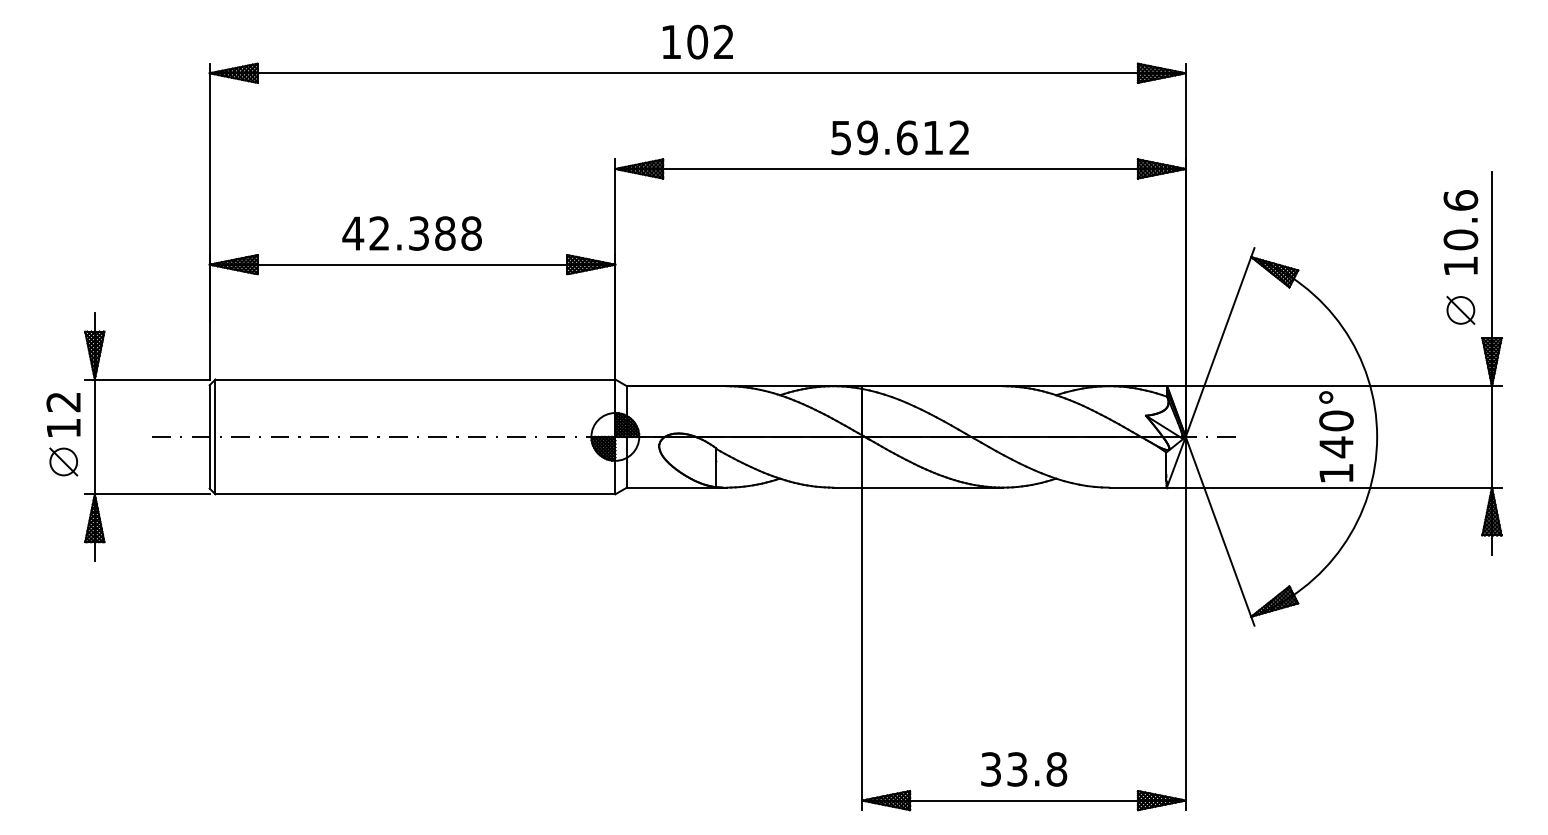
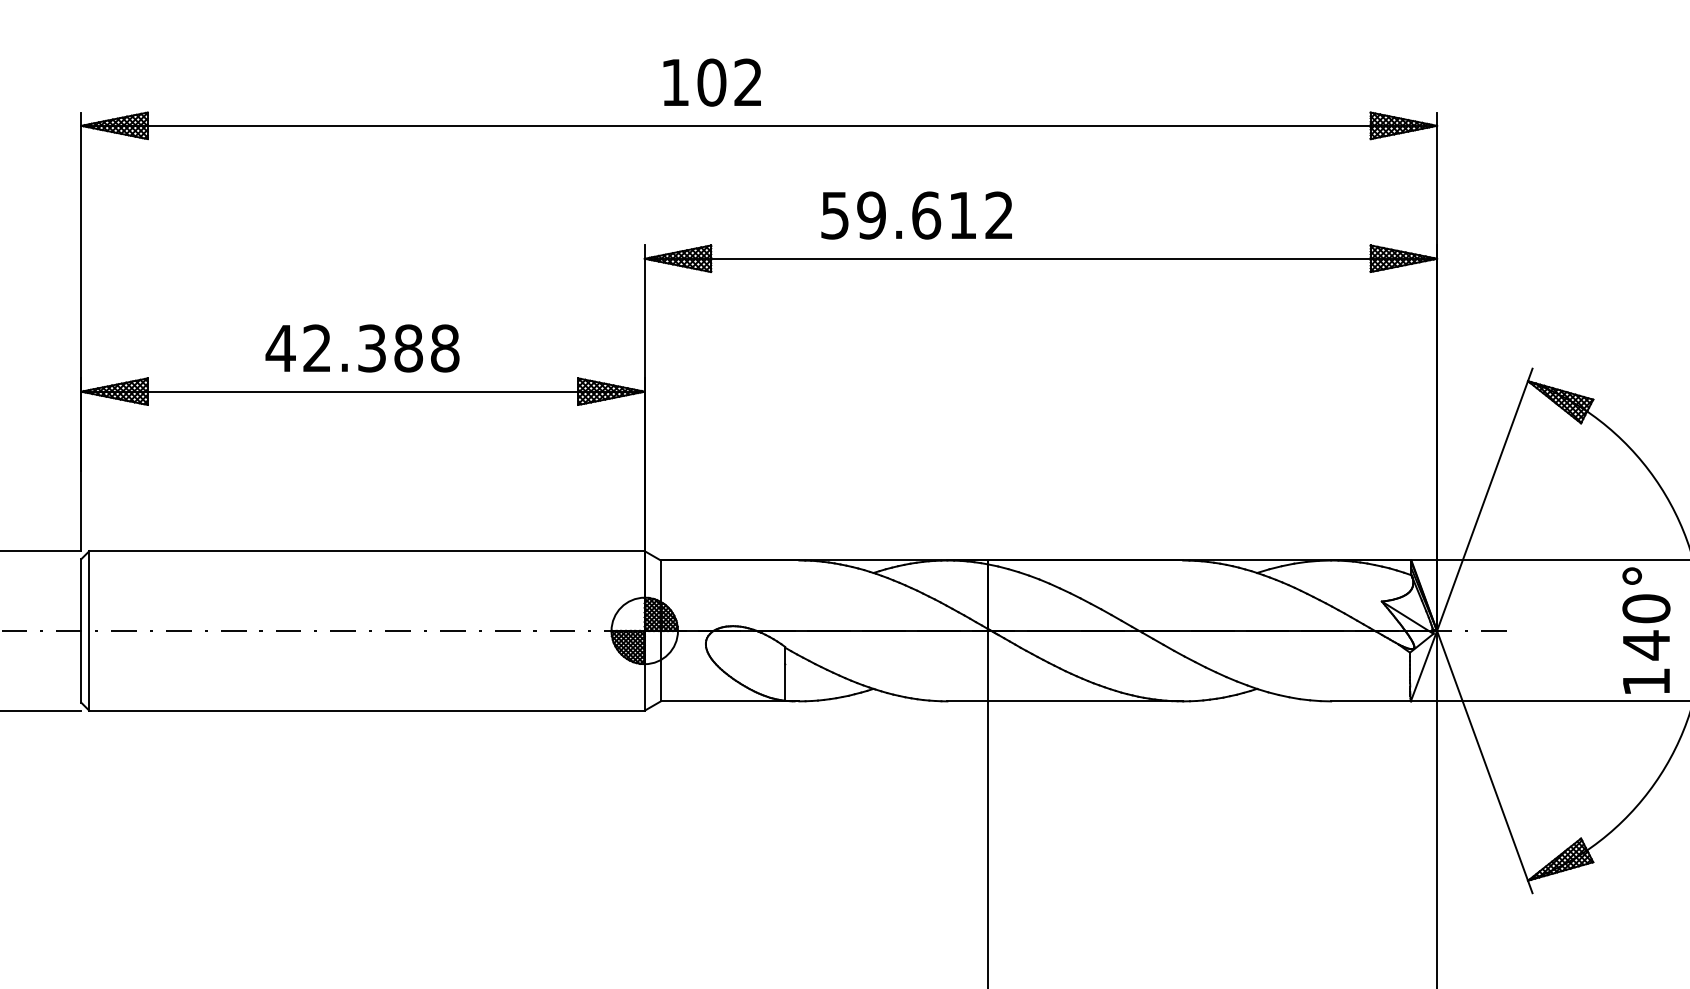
text: (697, 41) -> (711, 81), moved
text: (899, 137) -> (915, 215), moved

